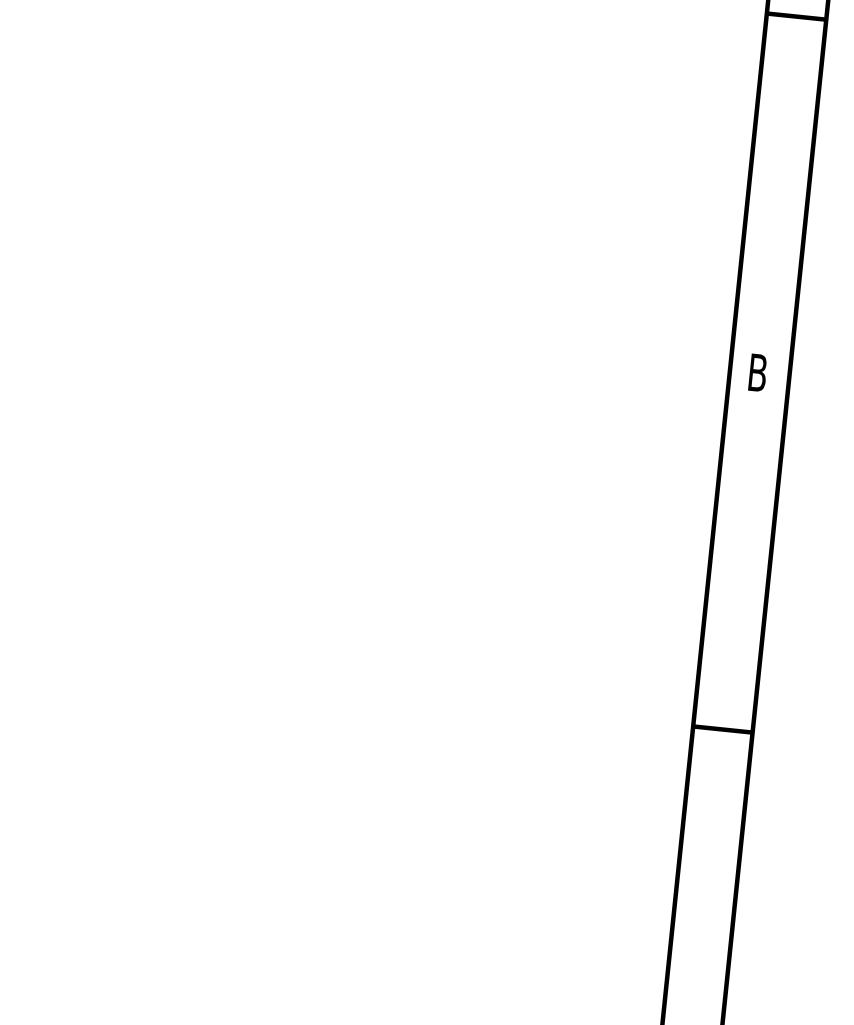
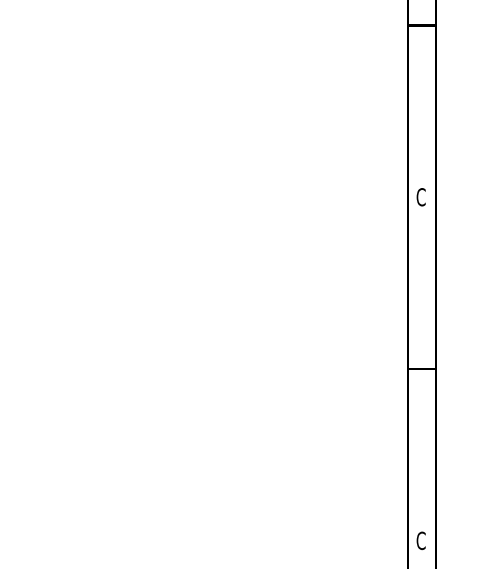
text: (756, 373) -> (420, 197), B -> C

